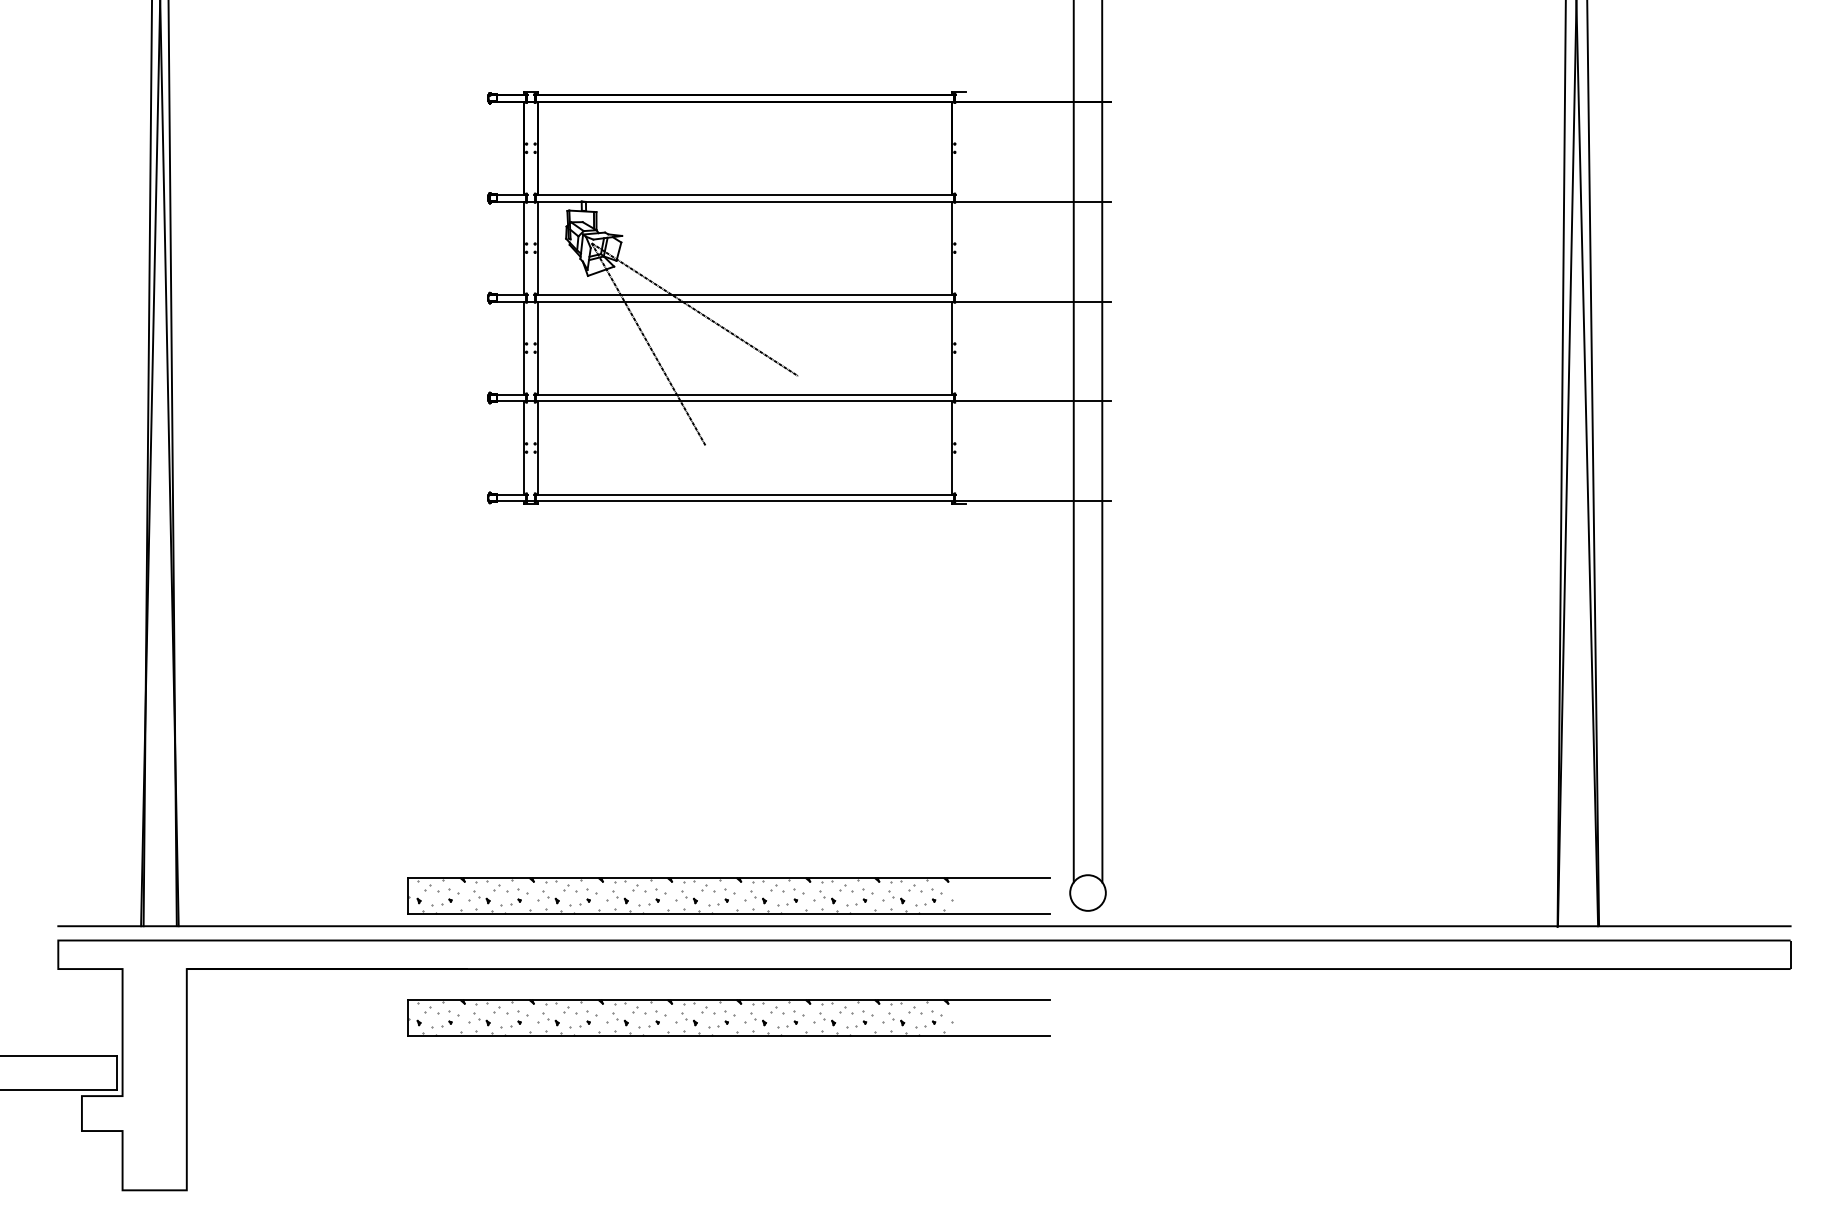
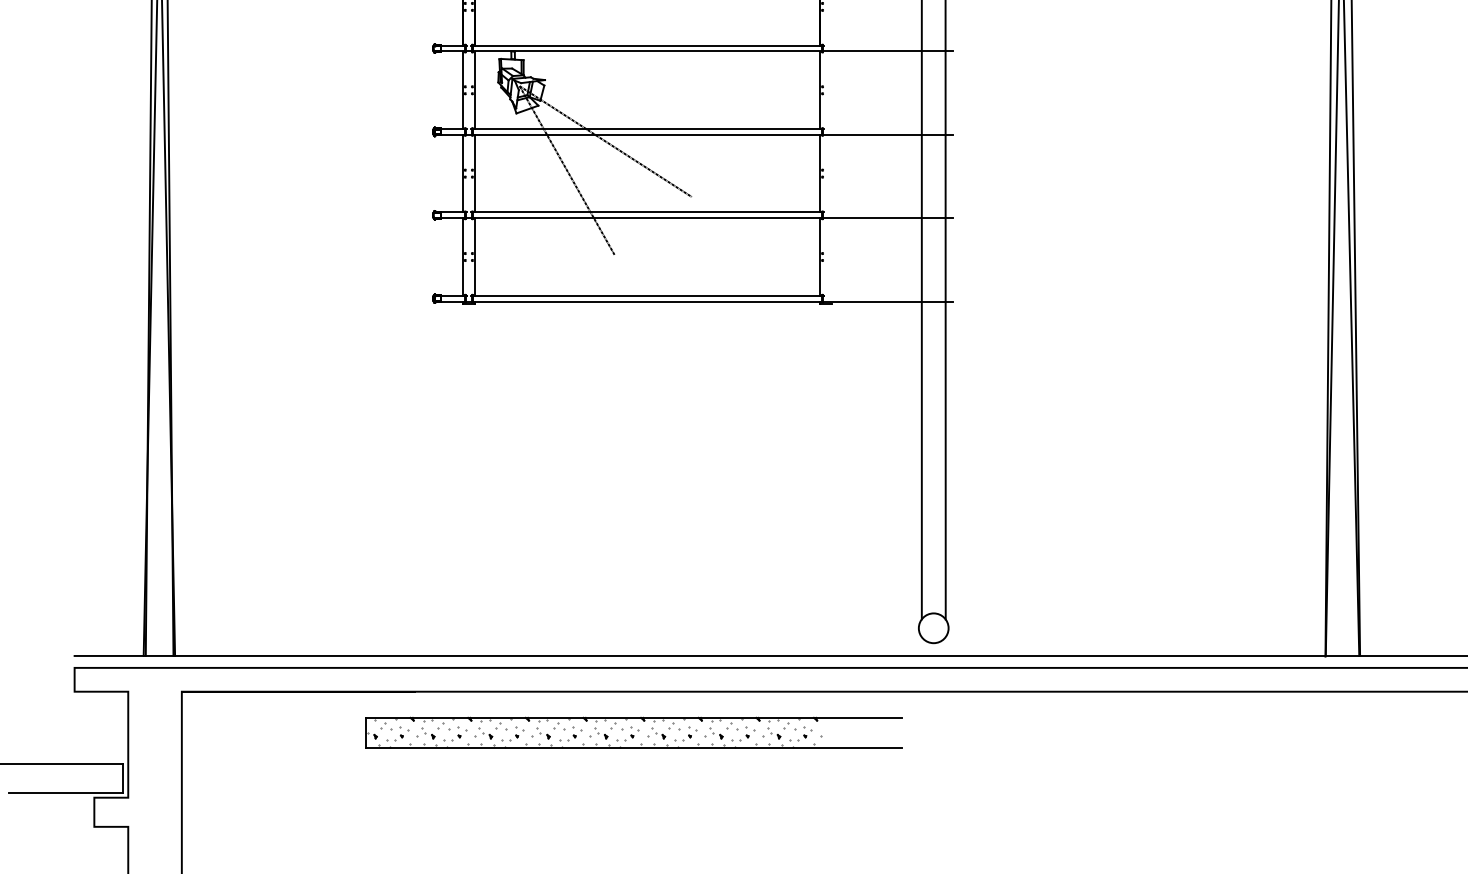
part: (728, 895) -> (633, 630), removed

